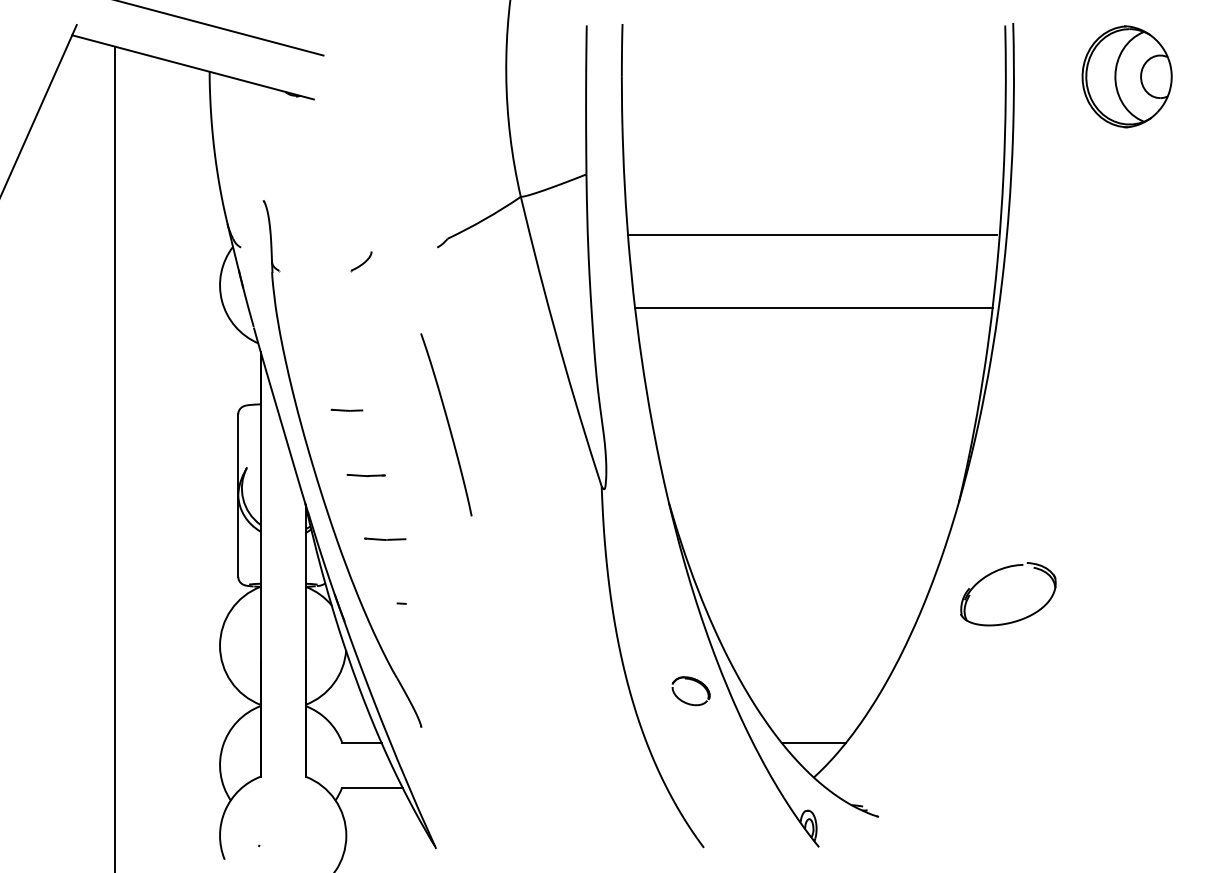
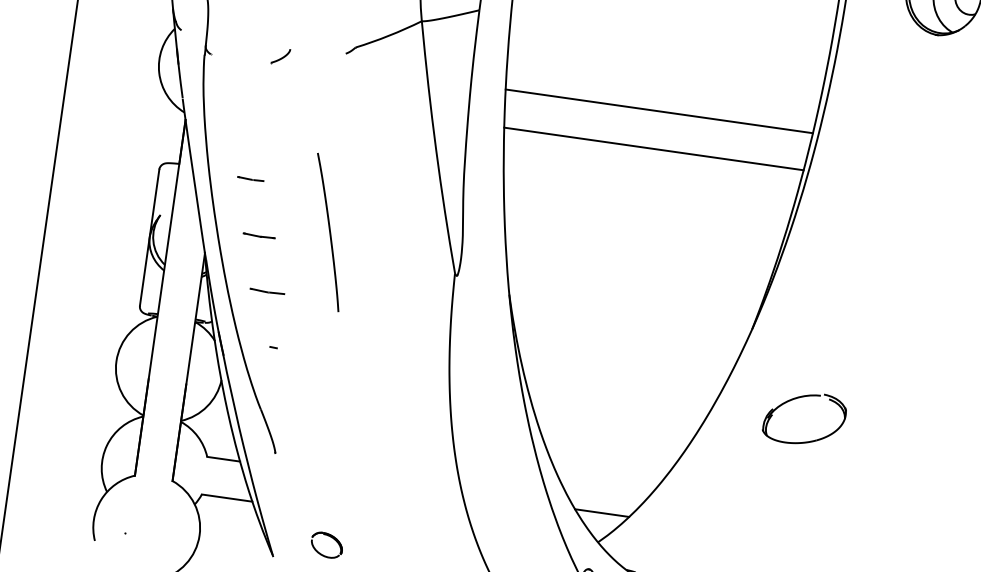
line: (813, 234) -> (659, 111), moved
curve: (447, 424) -> (329, 232), moved
part: (998, 571) -> (799, 398), moved
part: (694, 681) -> (330, 537), moved

